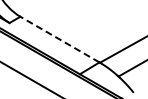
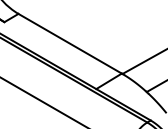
line: (59, 39) -> (69, 43), dashed -> solid

